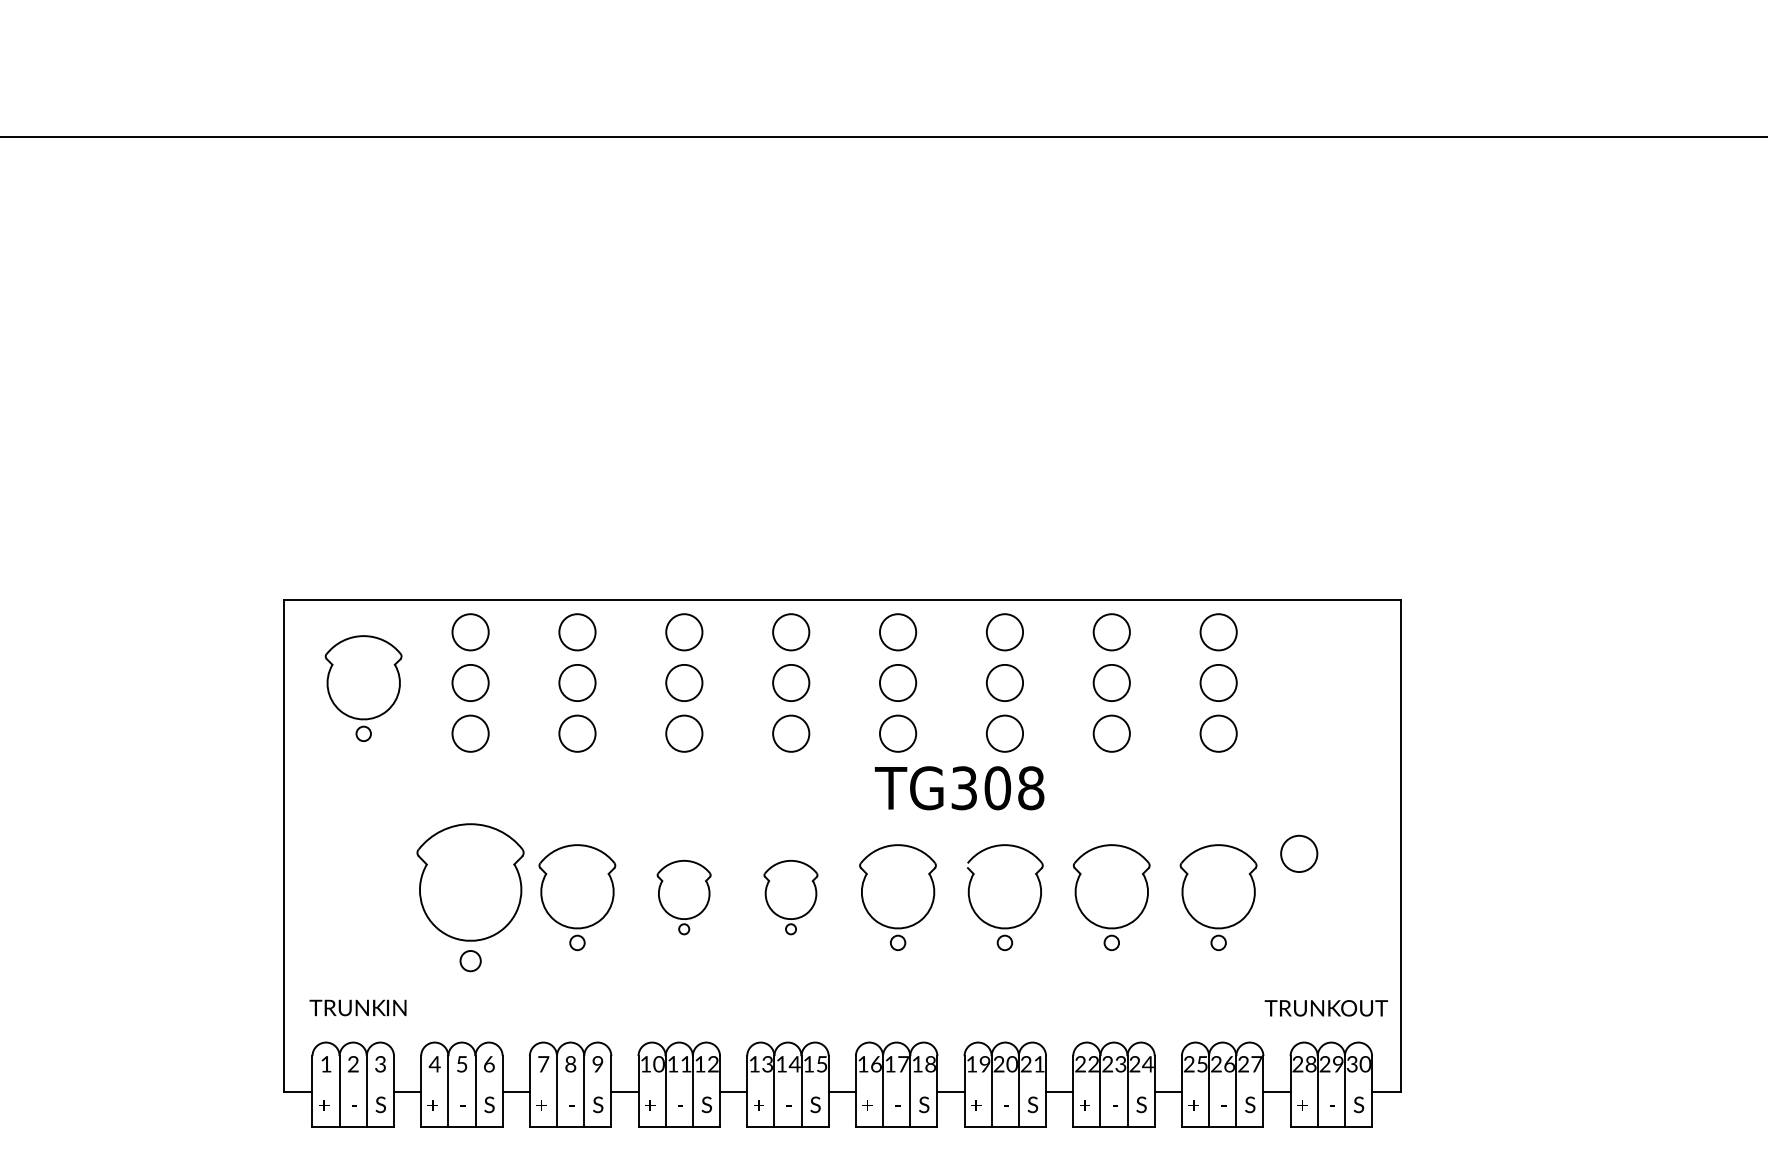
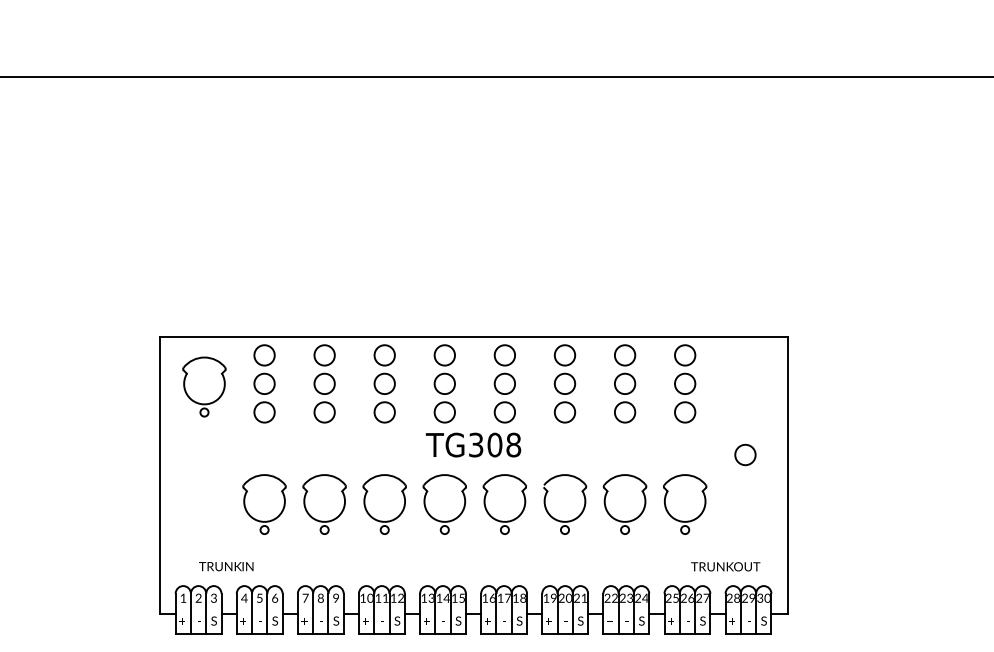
text: (959, 787) -> (473, 444), moved
circle: (1299, 853) -> (745, 454), moved
part: (470, 897) -> (264, 504), size x0.71
part: (683, 897) -> (384, 504), size x1.43
part: (790, 897) -> (444, 504), size x1.43
text: (358, 1007) -> (226, 566), moved
text: (1325, 1007) -> (725, 566), moved

